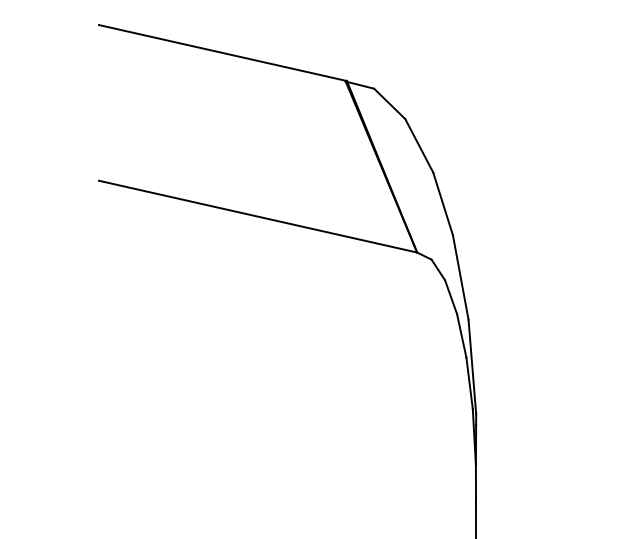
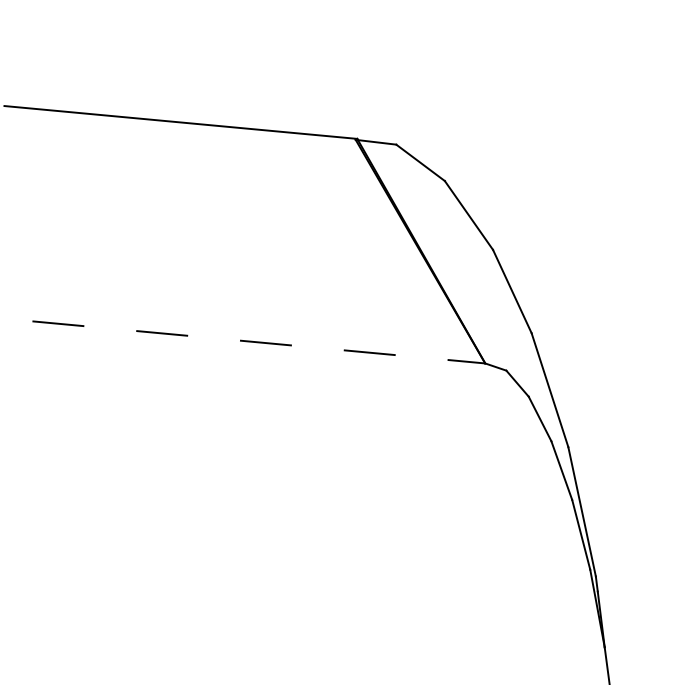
line: (258, 216) -> (259, 342), solid -> dashed

